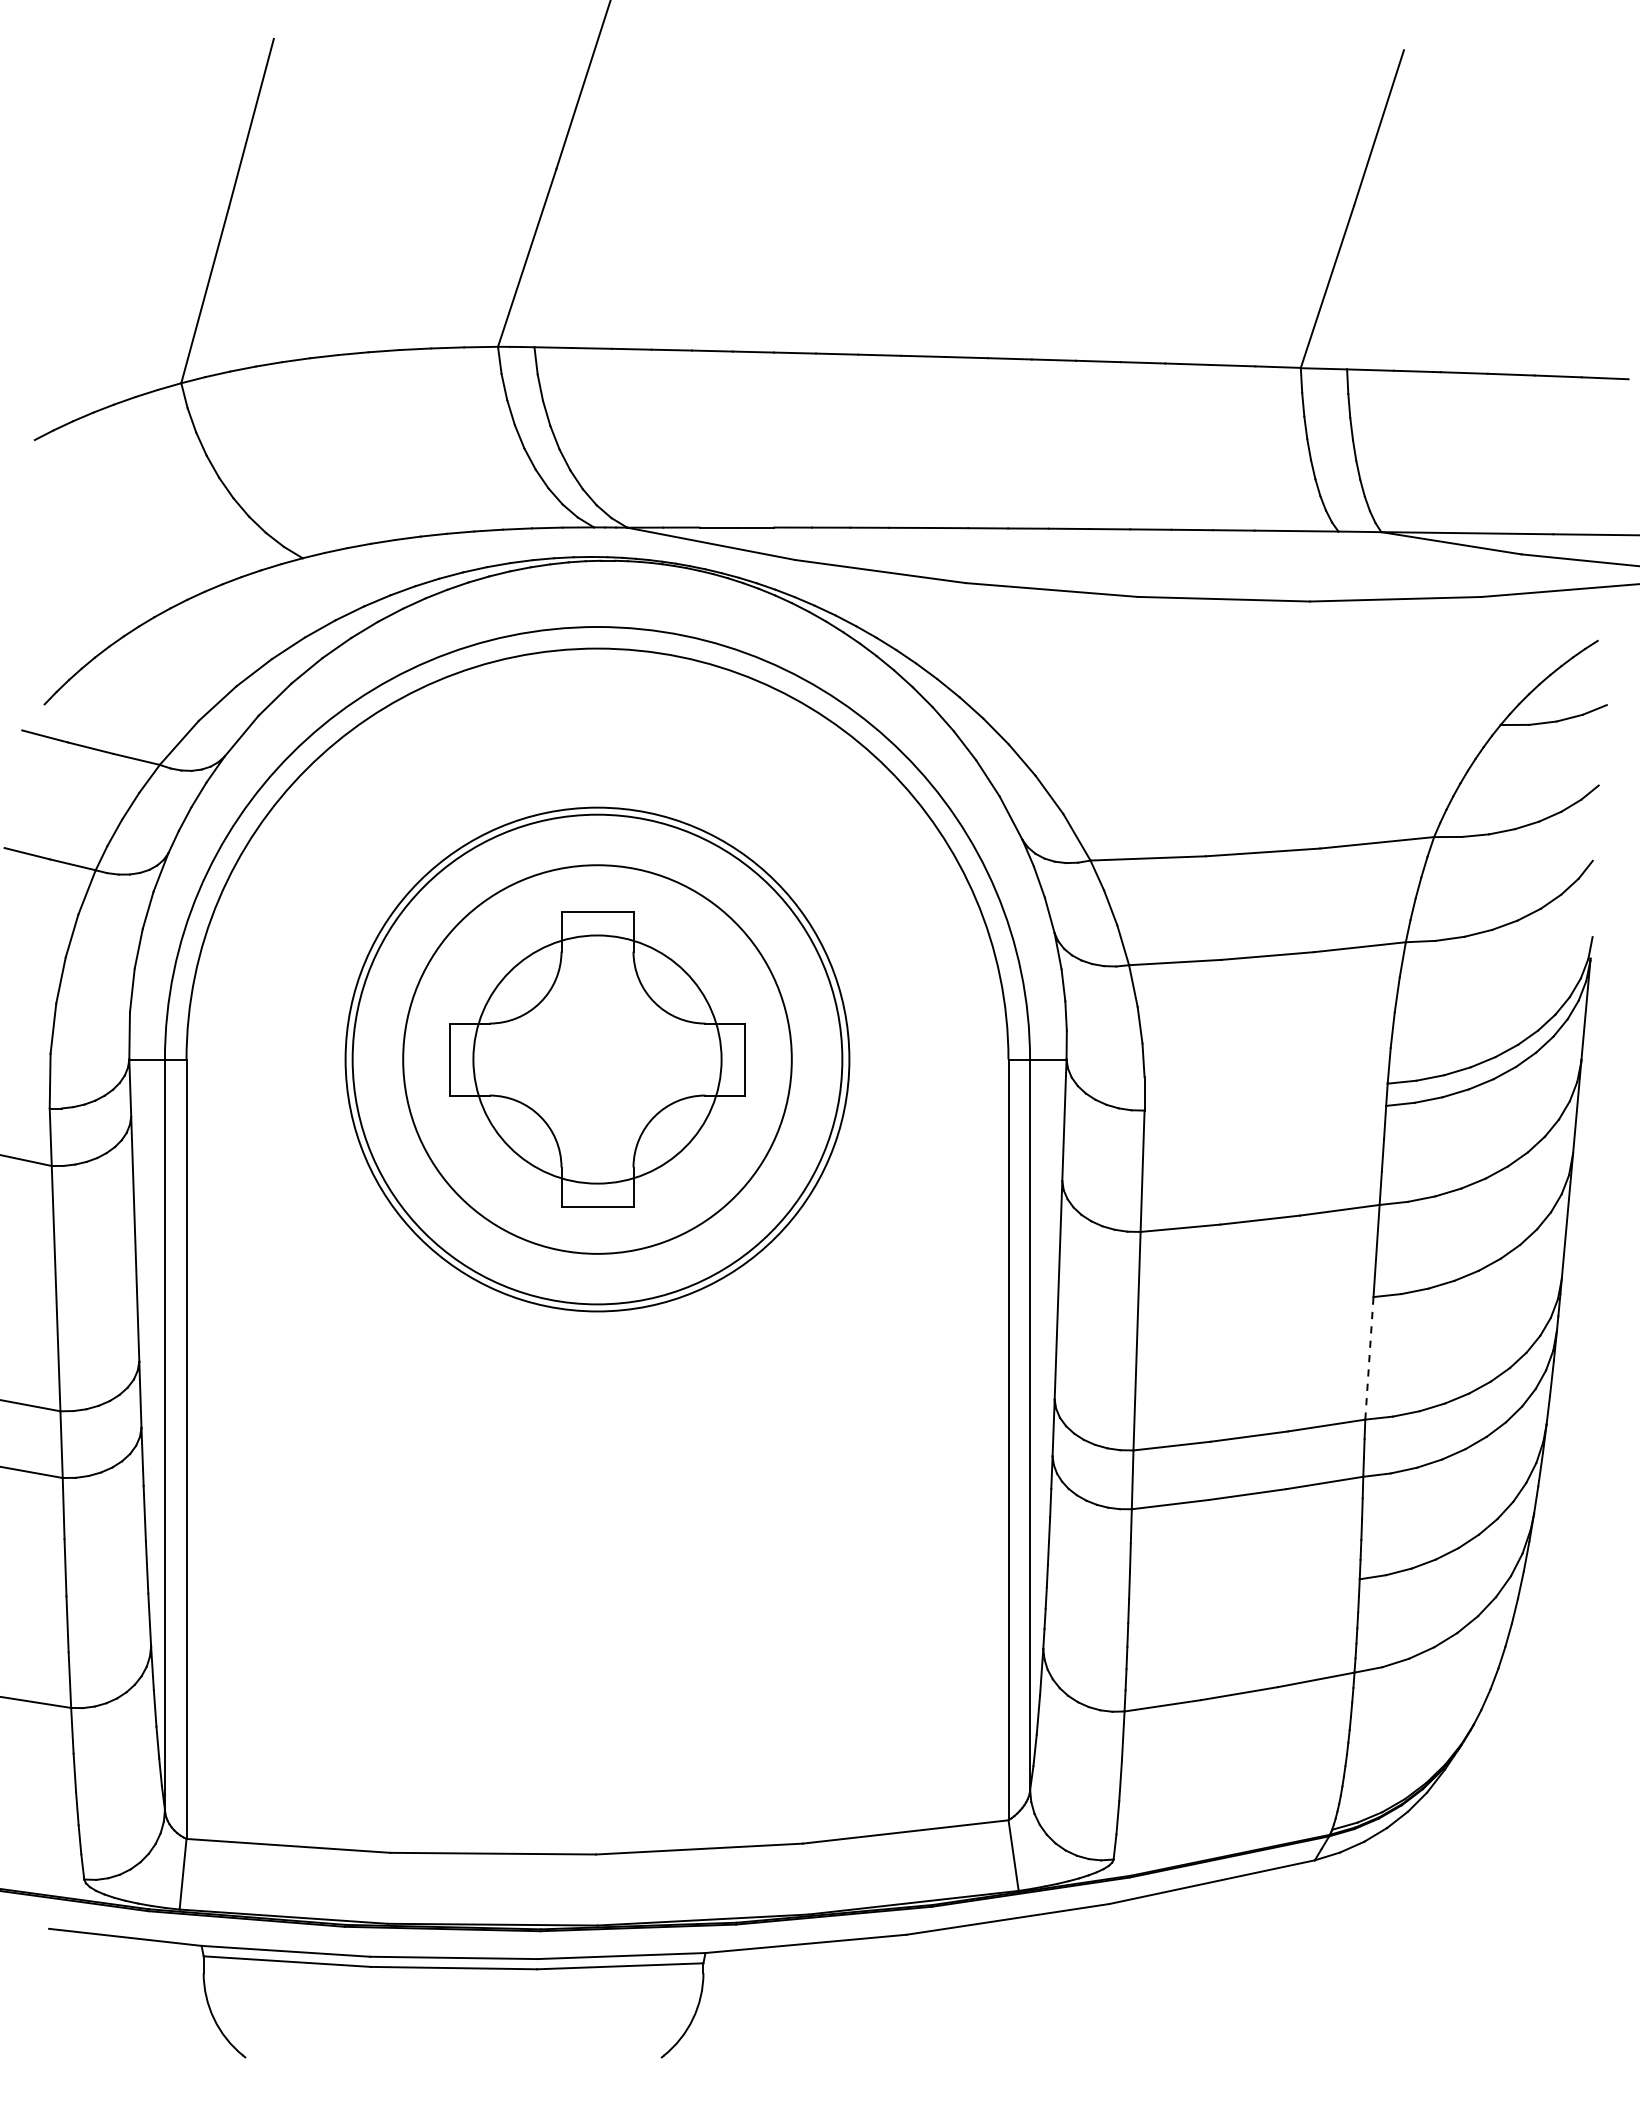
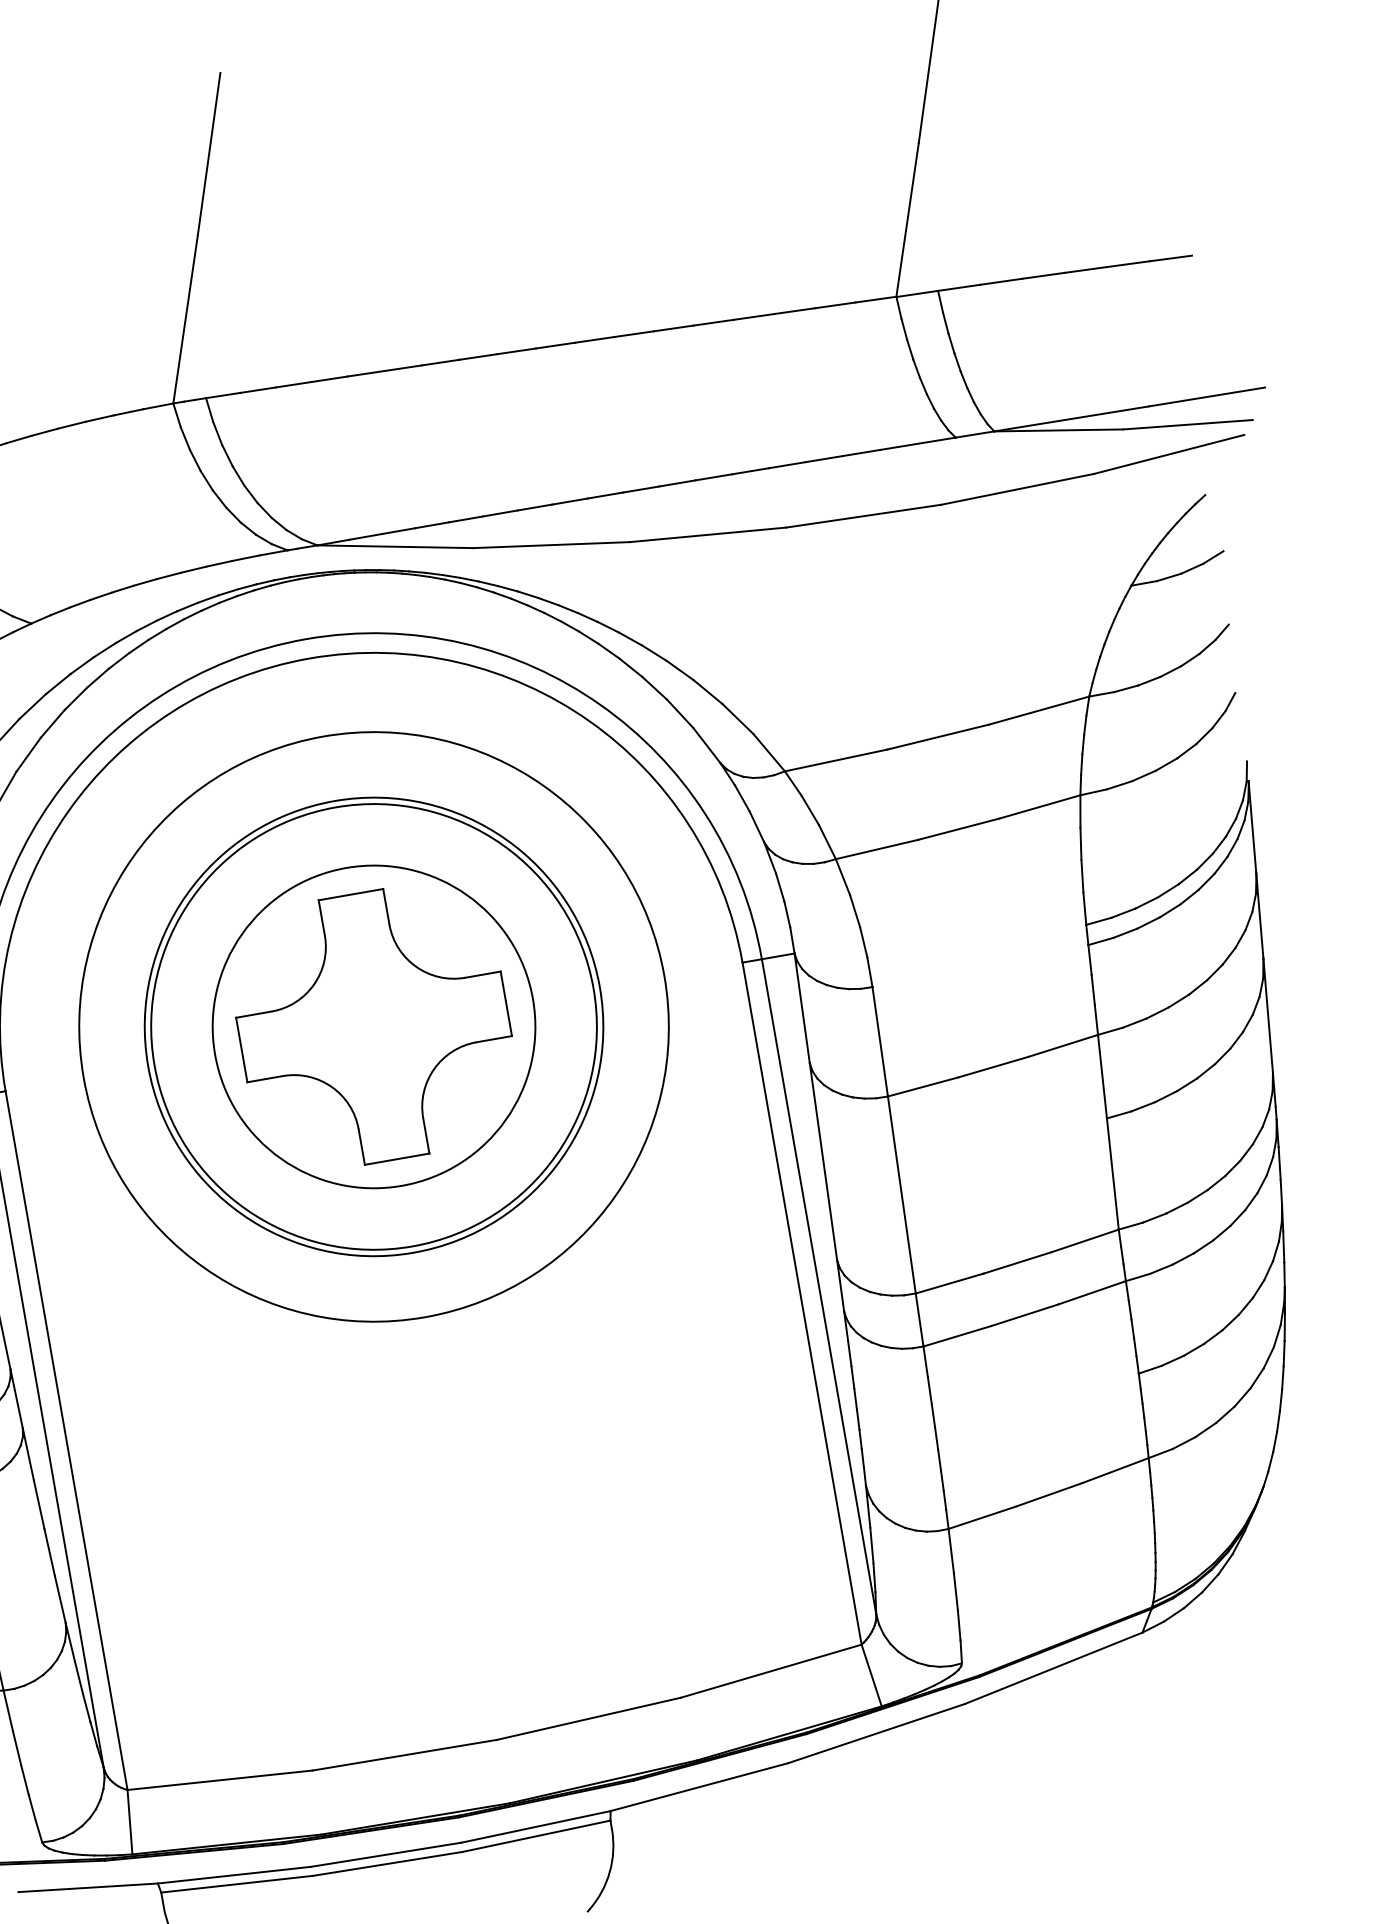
circle: (597, 1059) -> (374, 1026), size x1.43
circle: (597, 1059) -> (374, 1026), size x1.67
line: (1369, 1357) -> (1112, 1173), dashed -> solid

